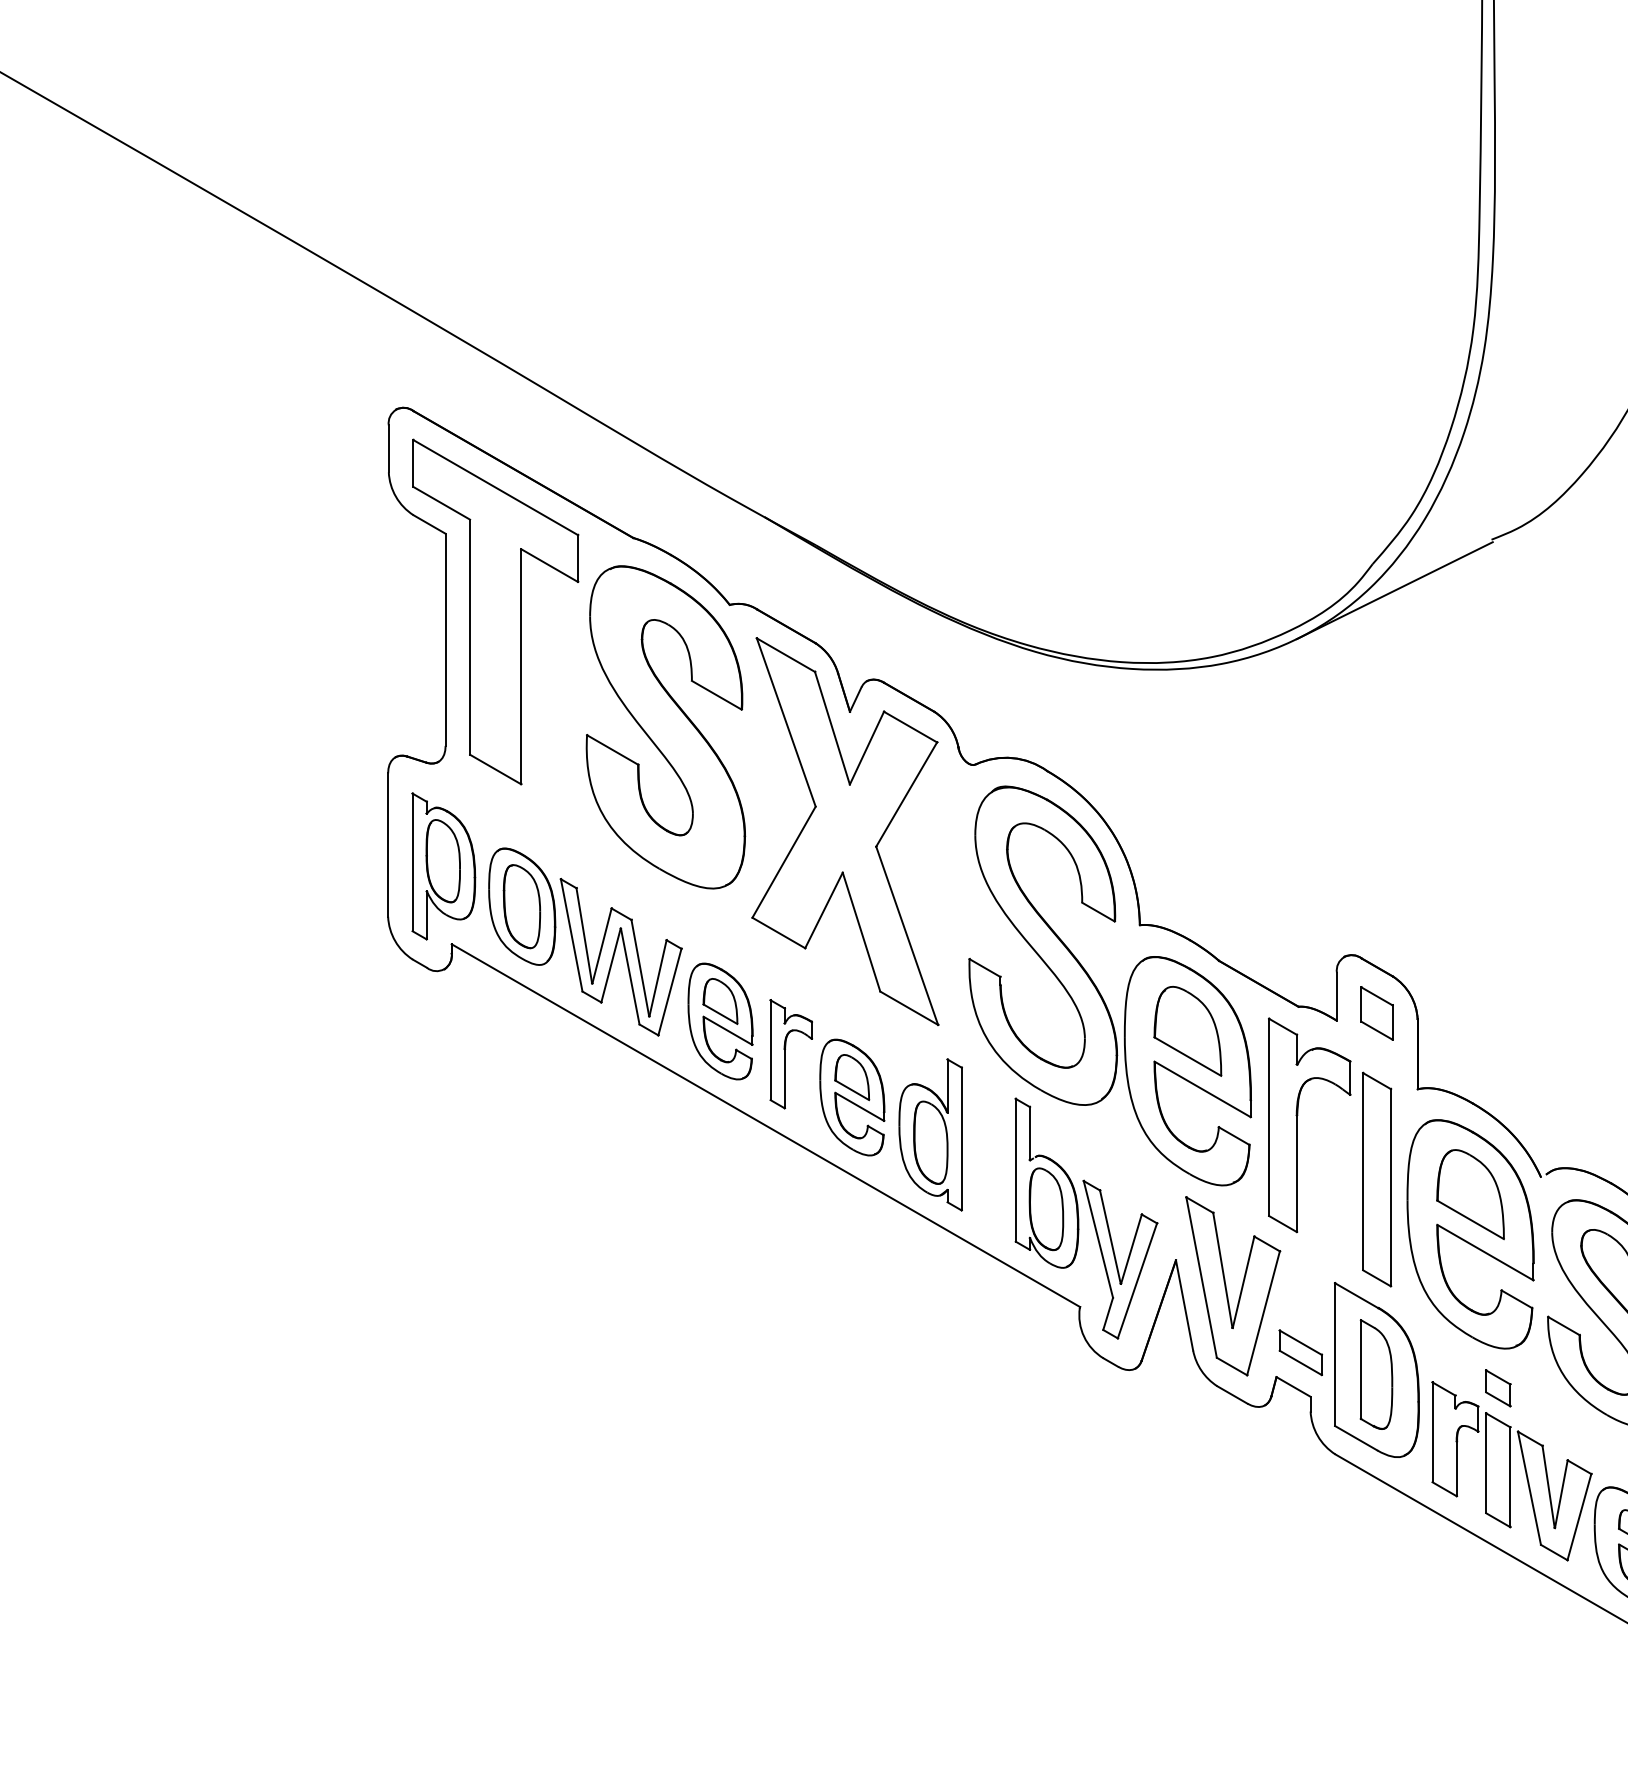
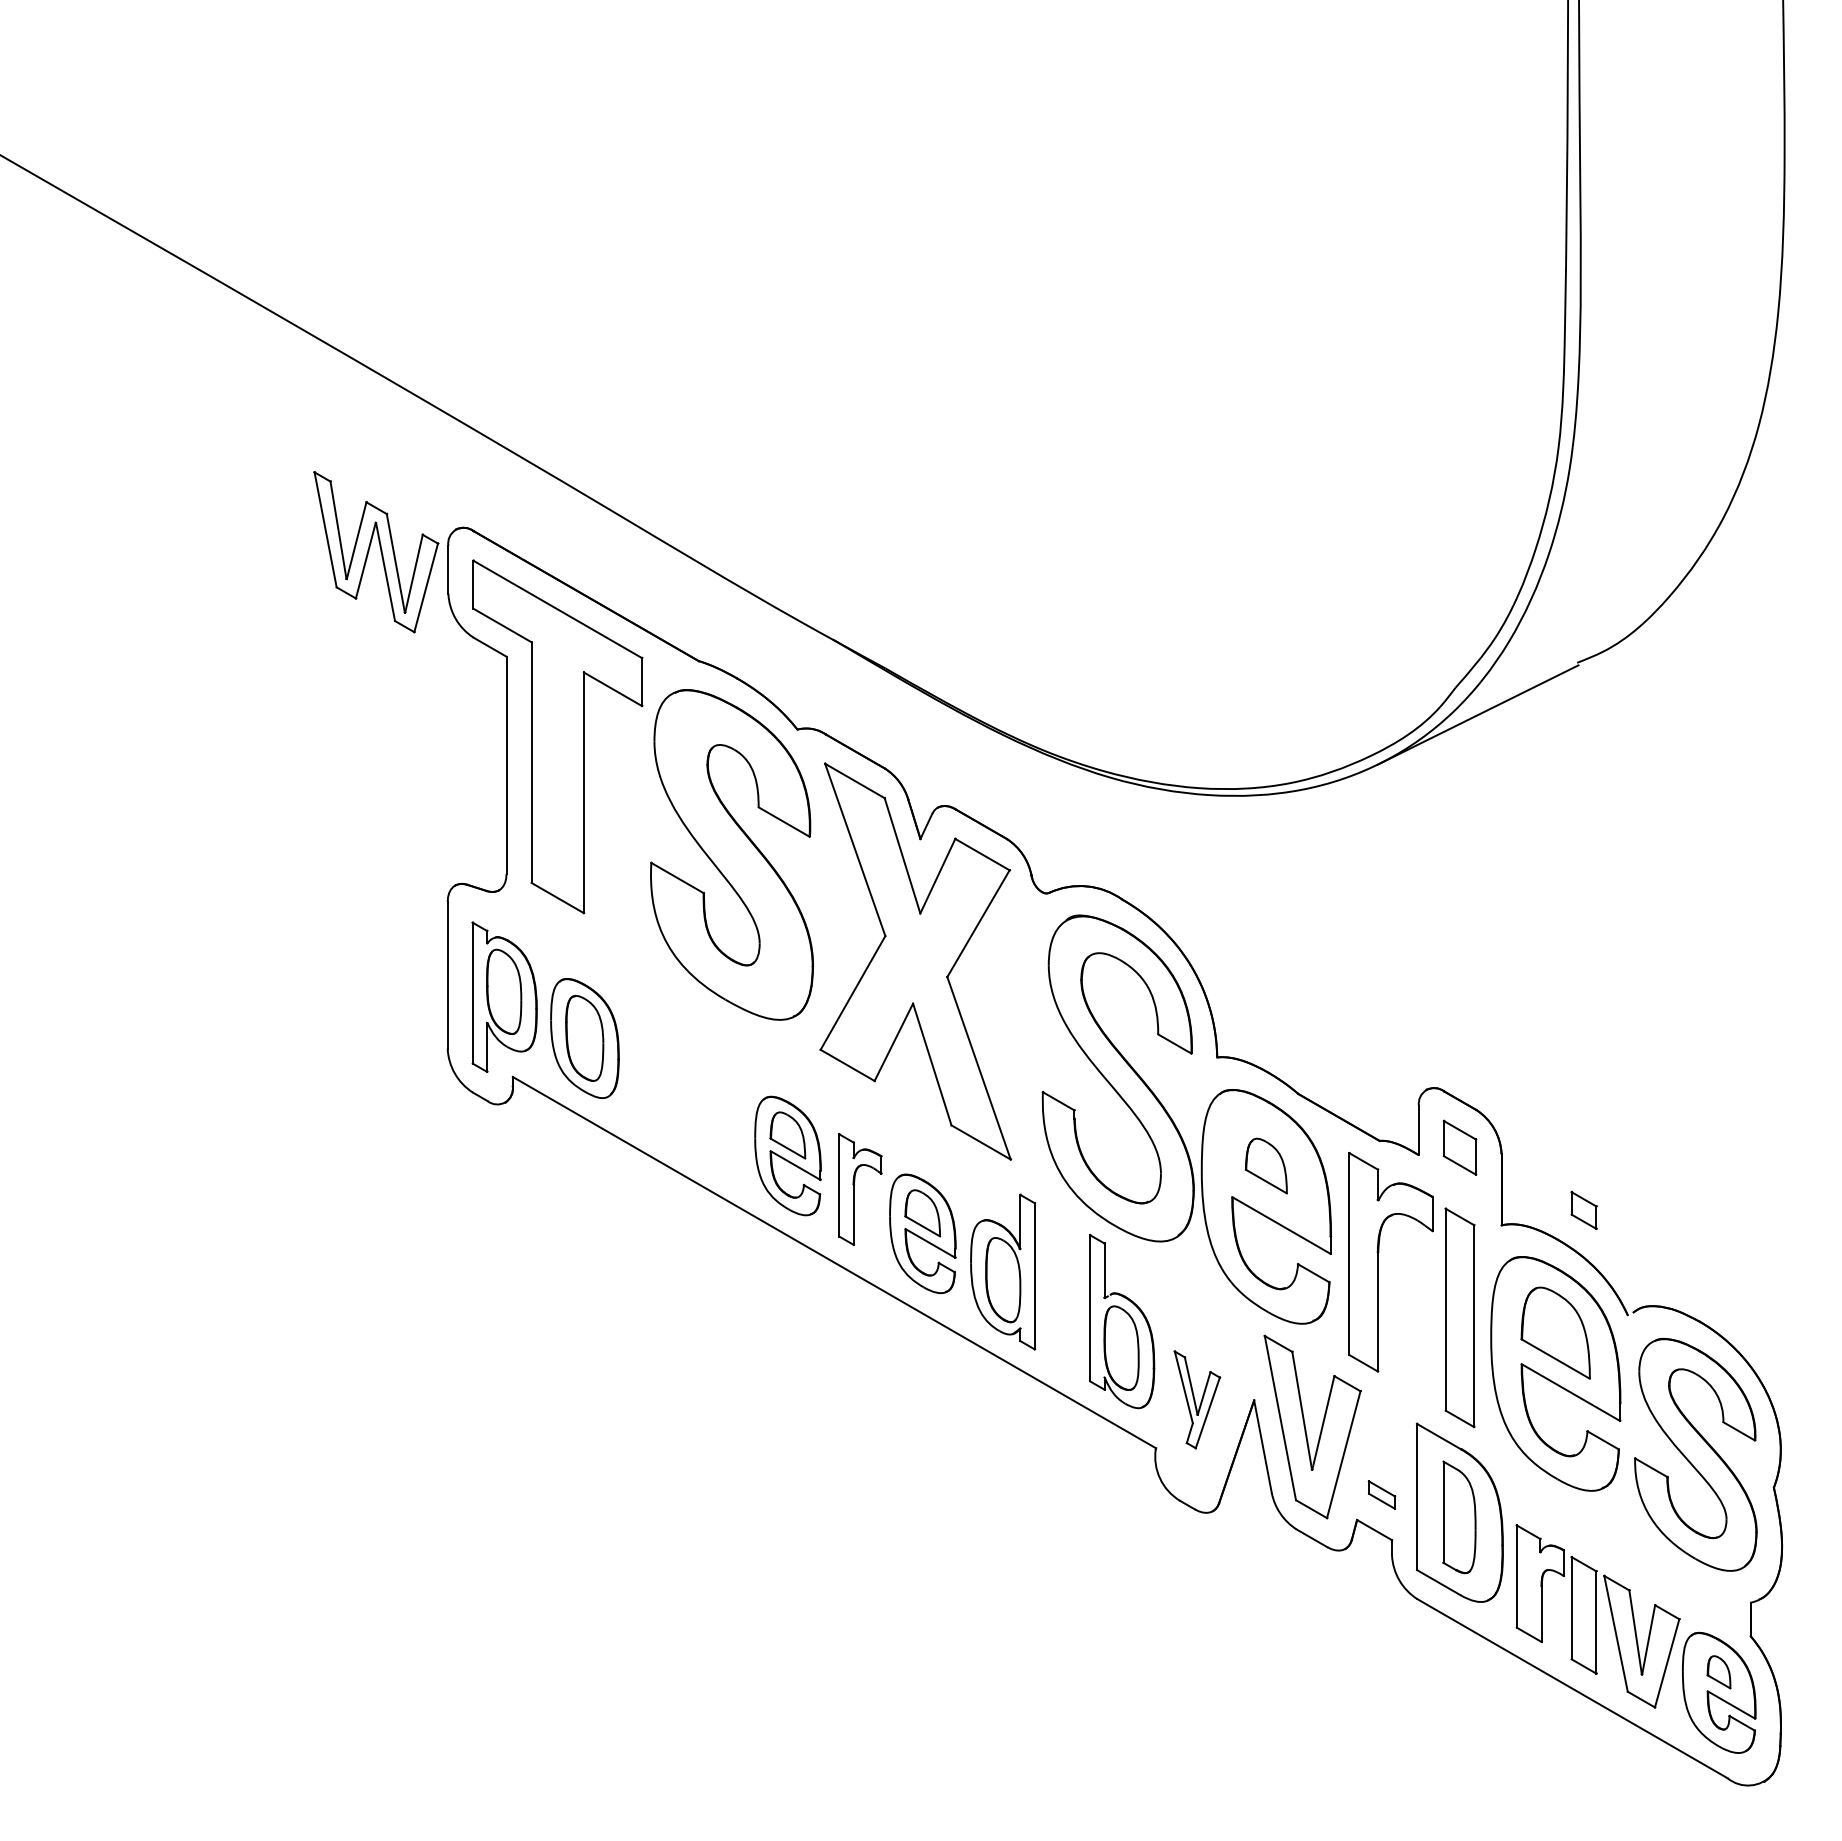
part: (621, 957) -> (376, 552), moved
part: (1188, 1030) -> (1266, 1165), size x0.6
part: (1120, 1259) -> (1197, 1399), size x0.6
part: (1300, 1352) -> (1381, 1494), size x0.6
part: (1497, 1387) -> (1583, 1209), moved

